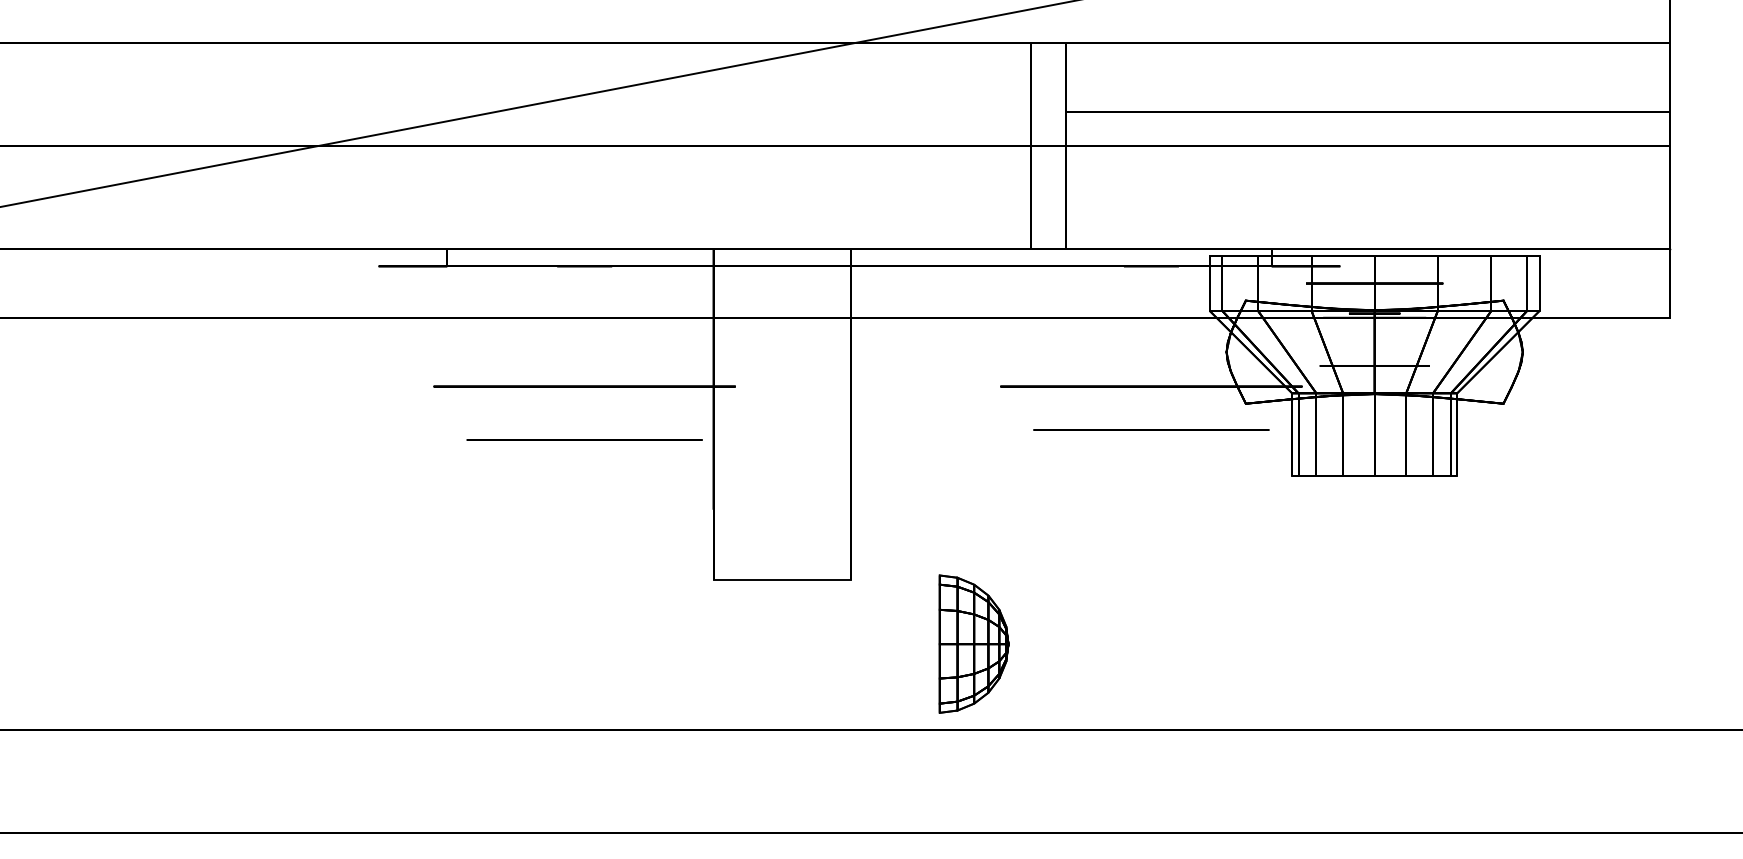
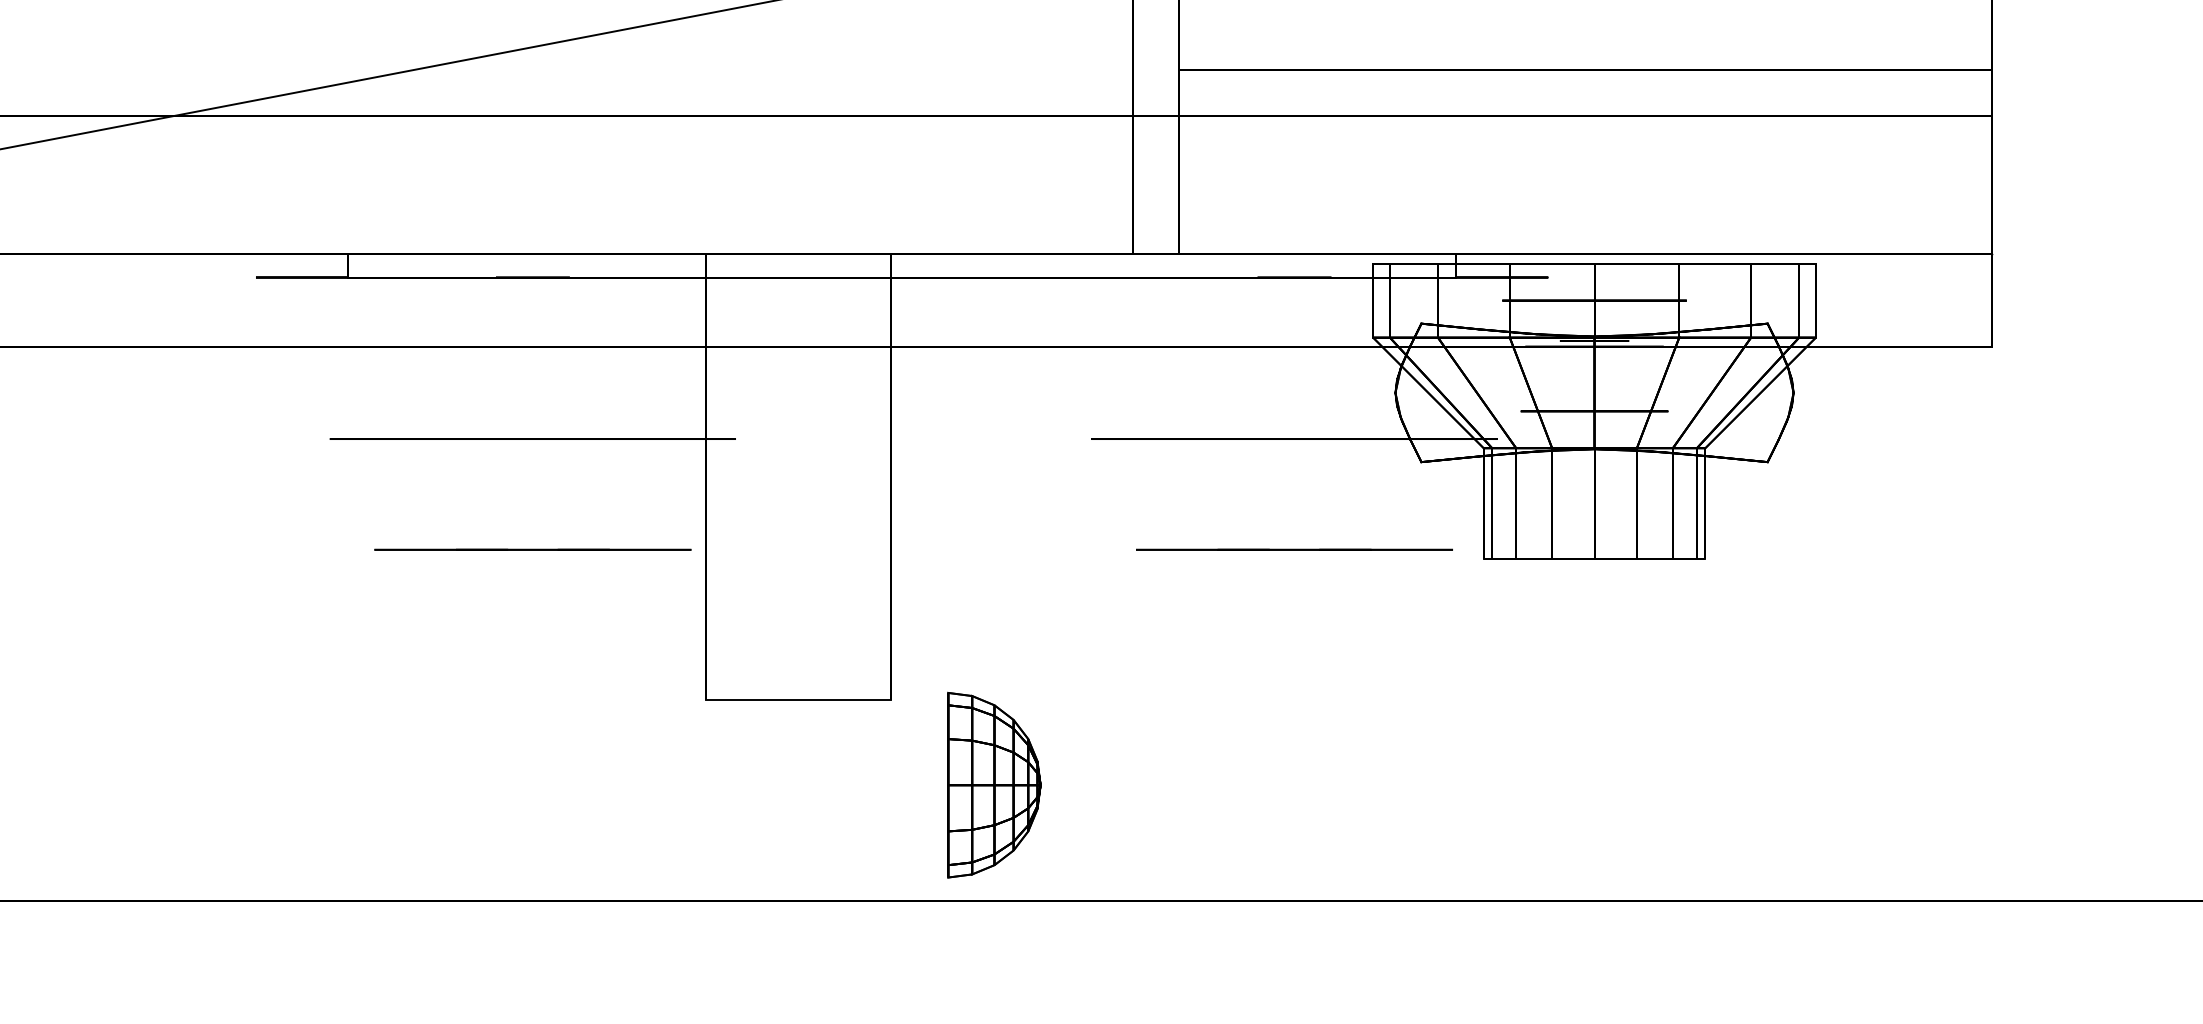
line: (1151, 429) -> (1294, 549), moved
line: (584, 439) -> (532, 549), moved
part: (973, 643) -> (993, 784), moved

